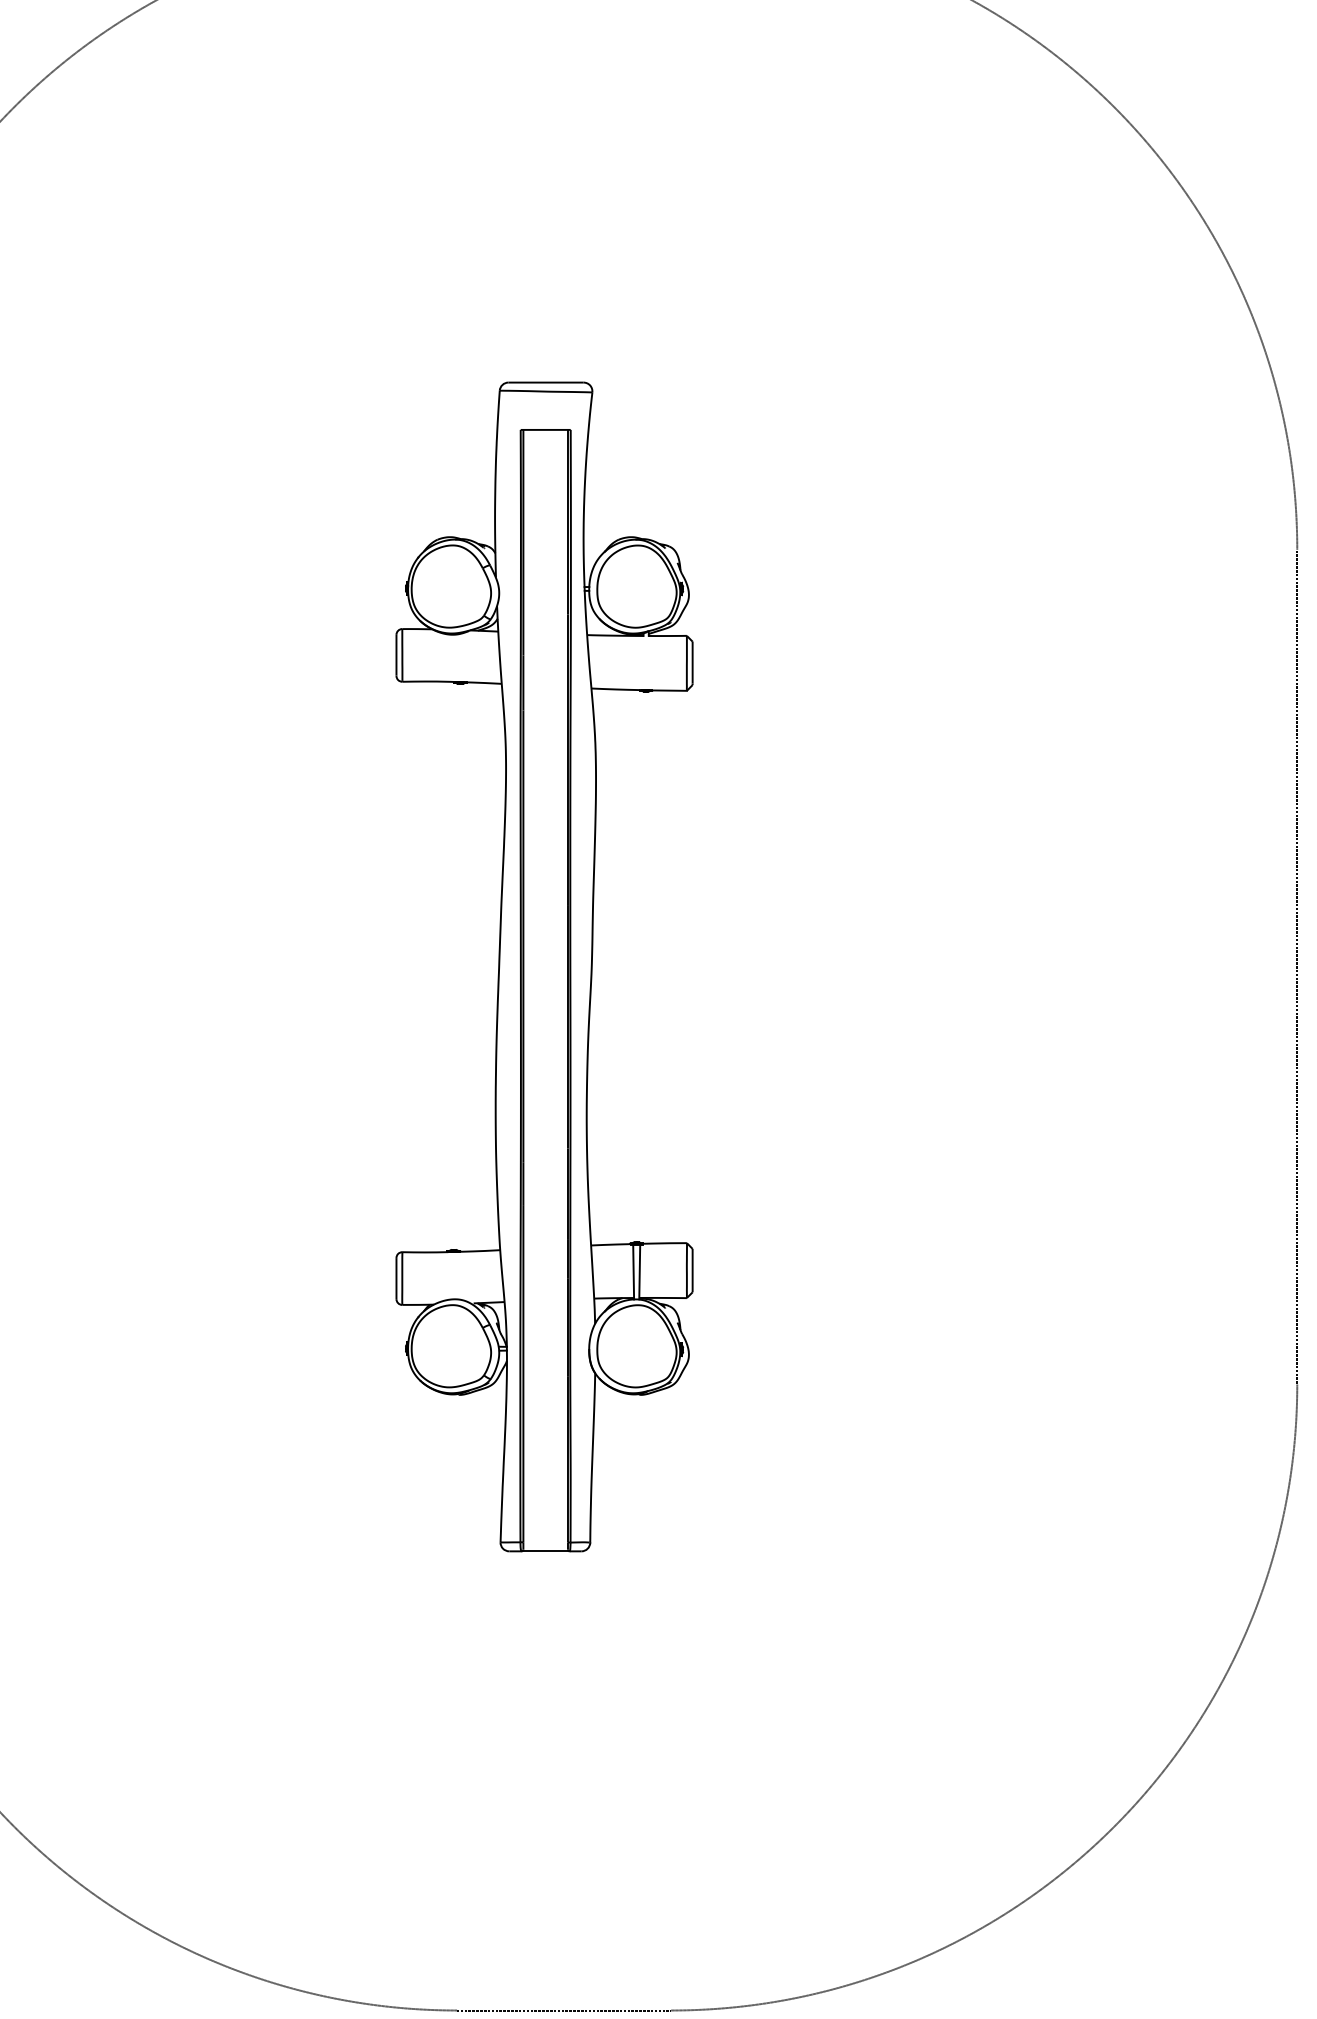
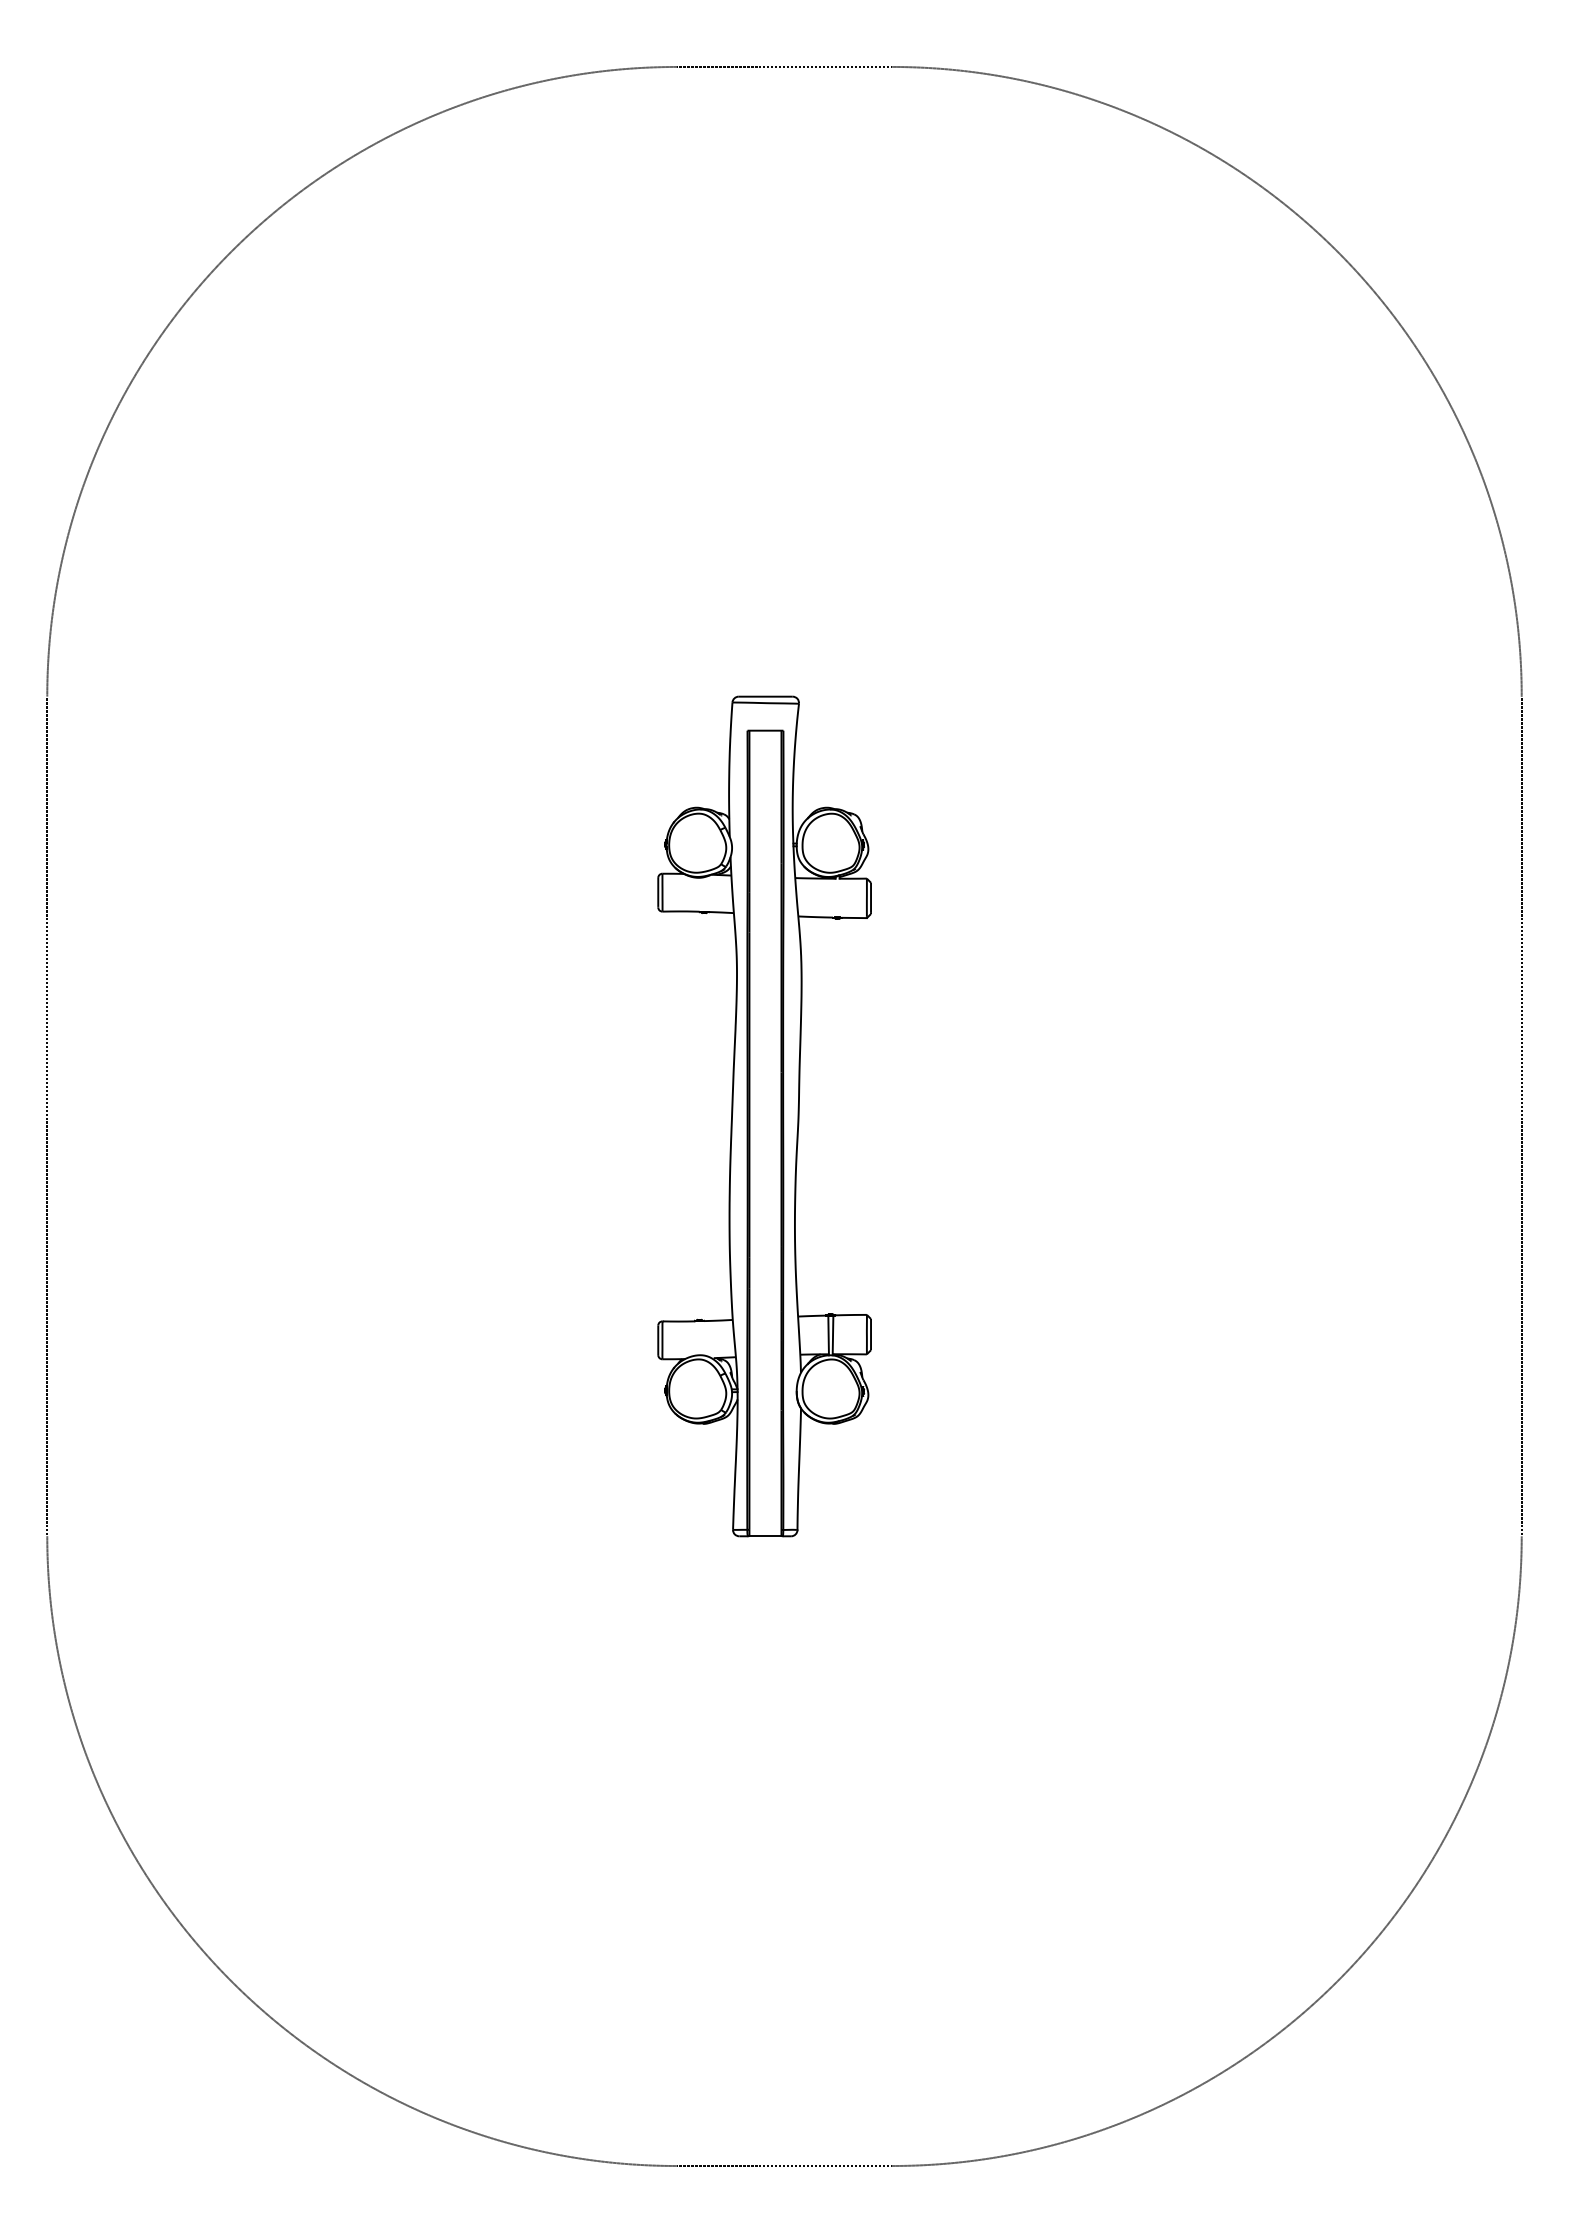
part: (544, 966) -> (764, 1116), size x0.71

